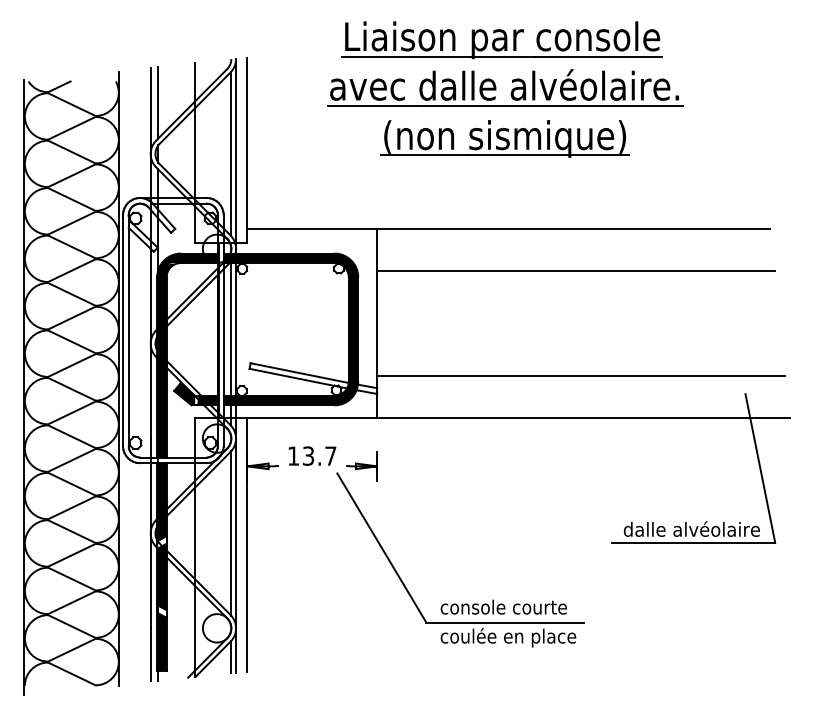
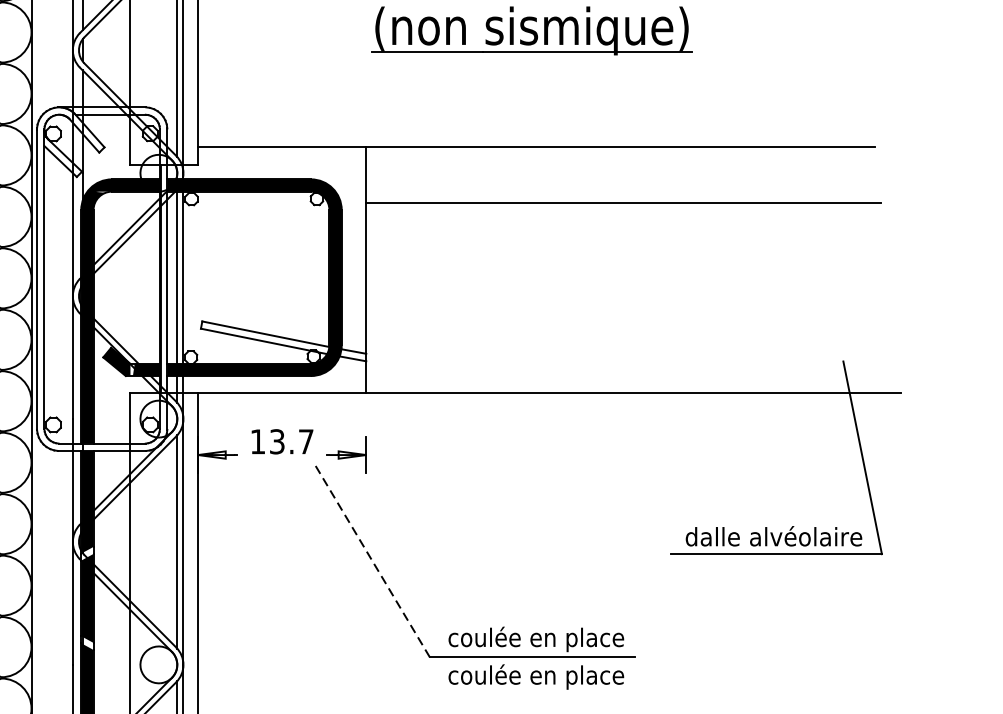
line: (581, 375) -> (630, 337), removed
line: (381, 547) -> (371, 560), solid -> dashed
text: (518, 608) -> (549, 639), console courte -> coulée en place

